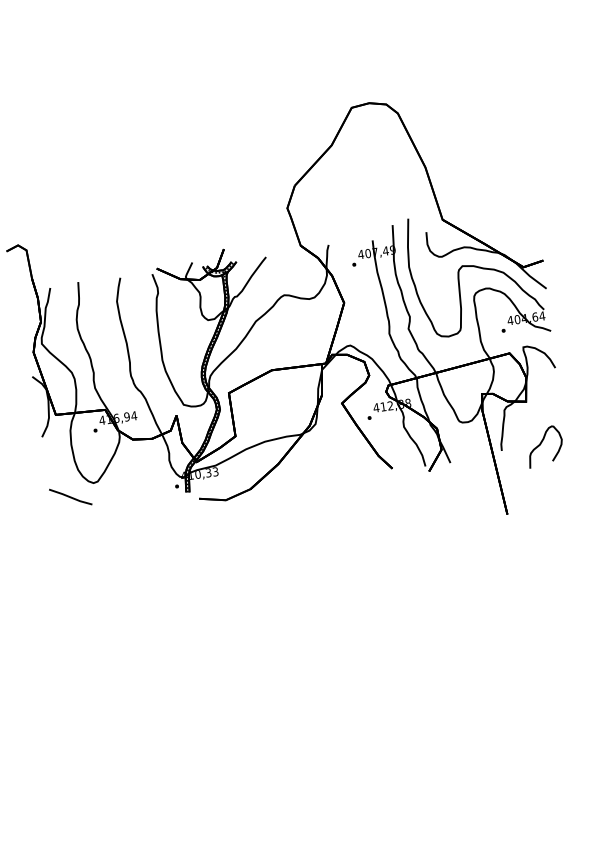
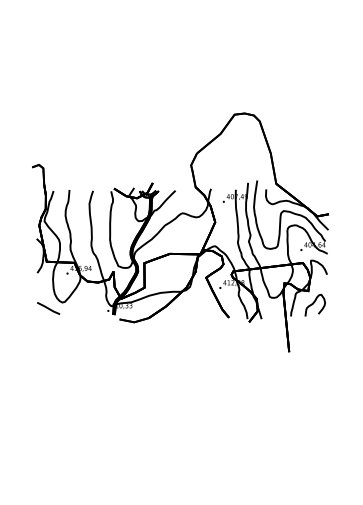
curve: (543, 443) -> (314, 303), moved

